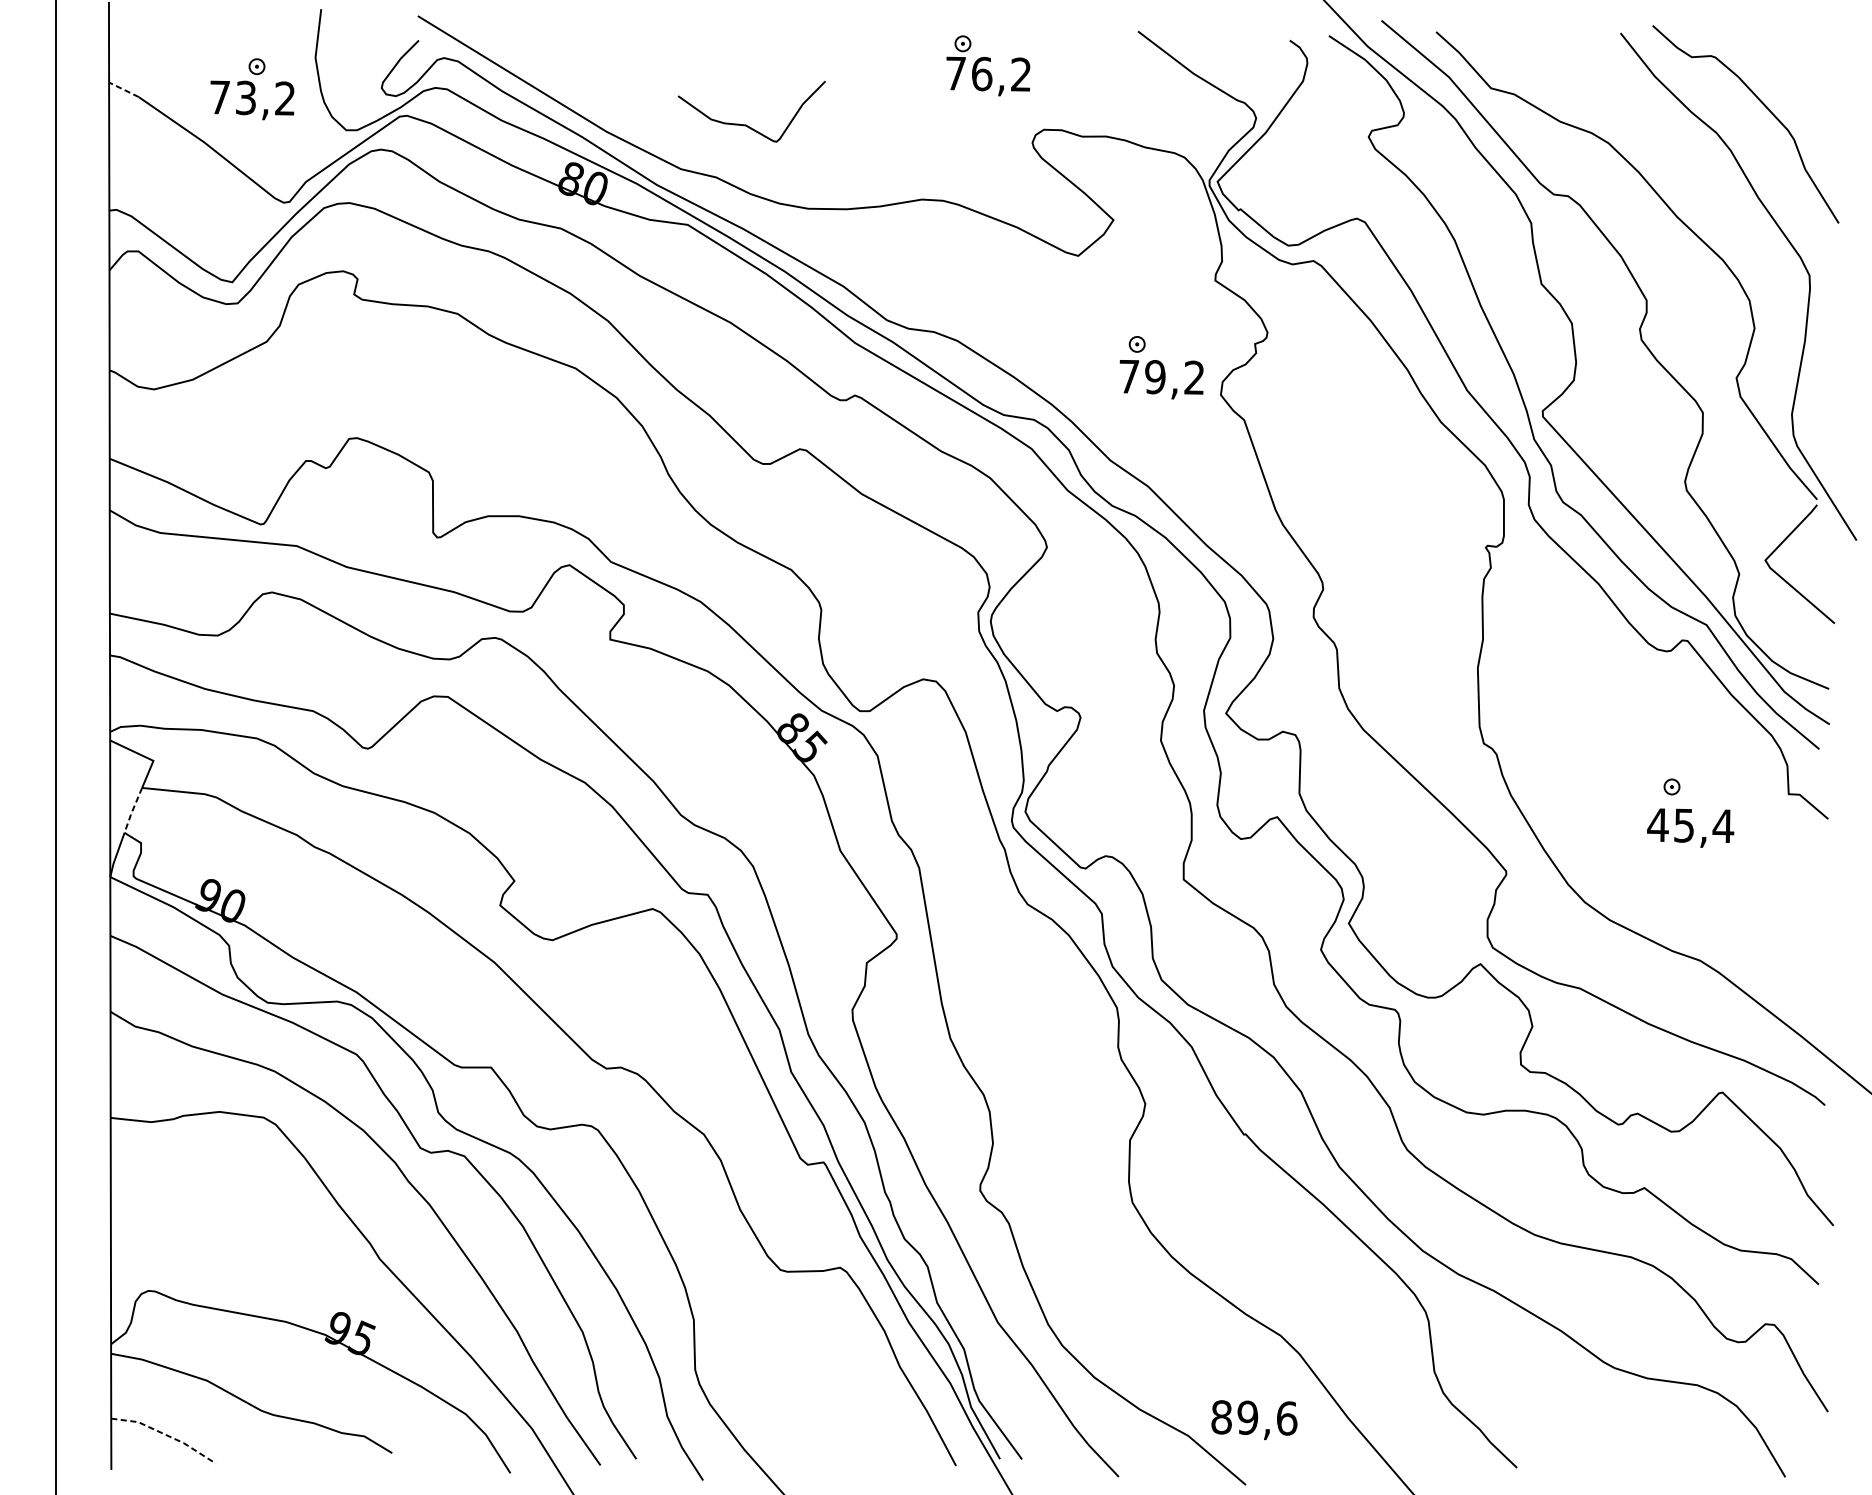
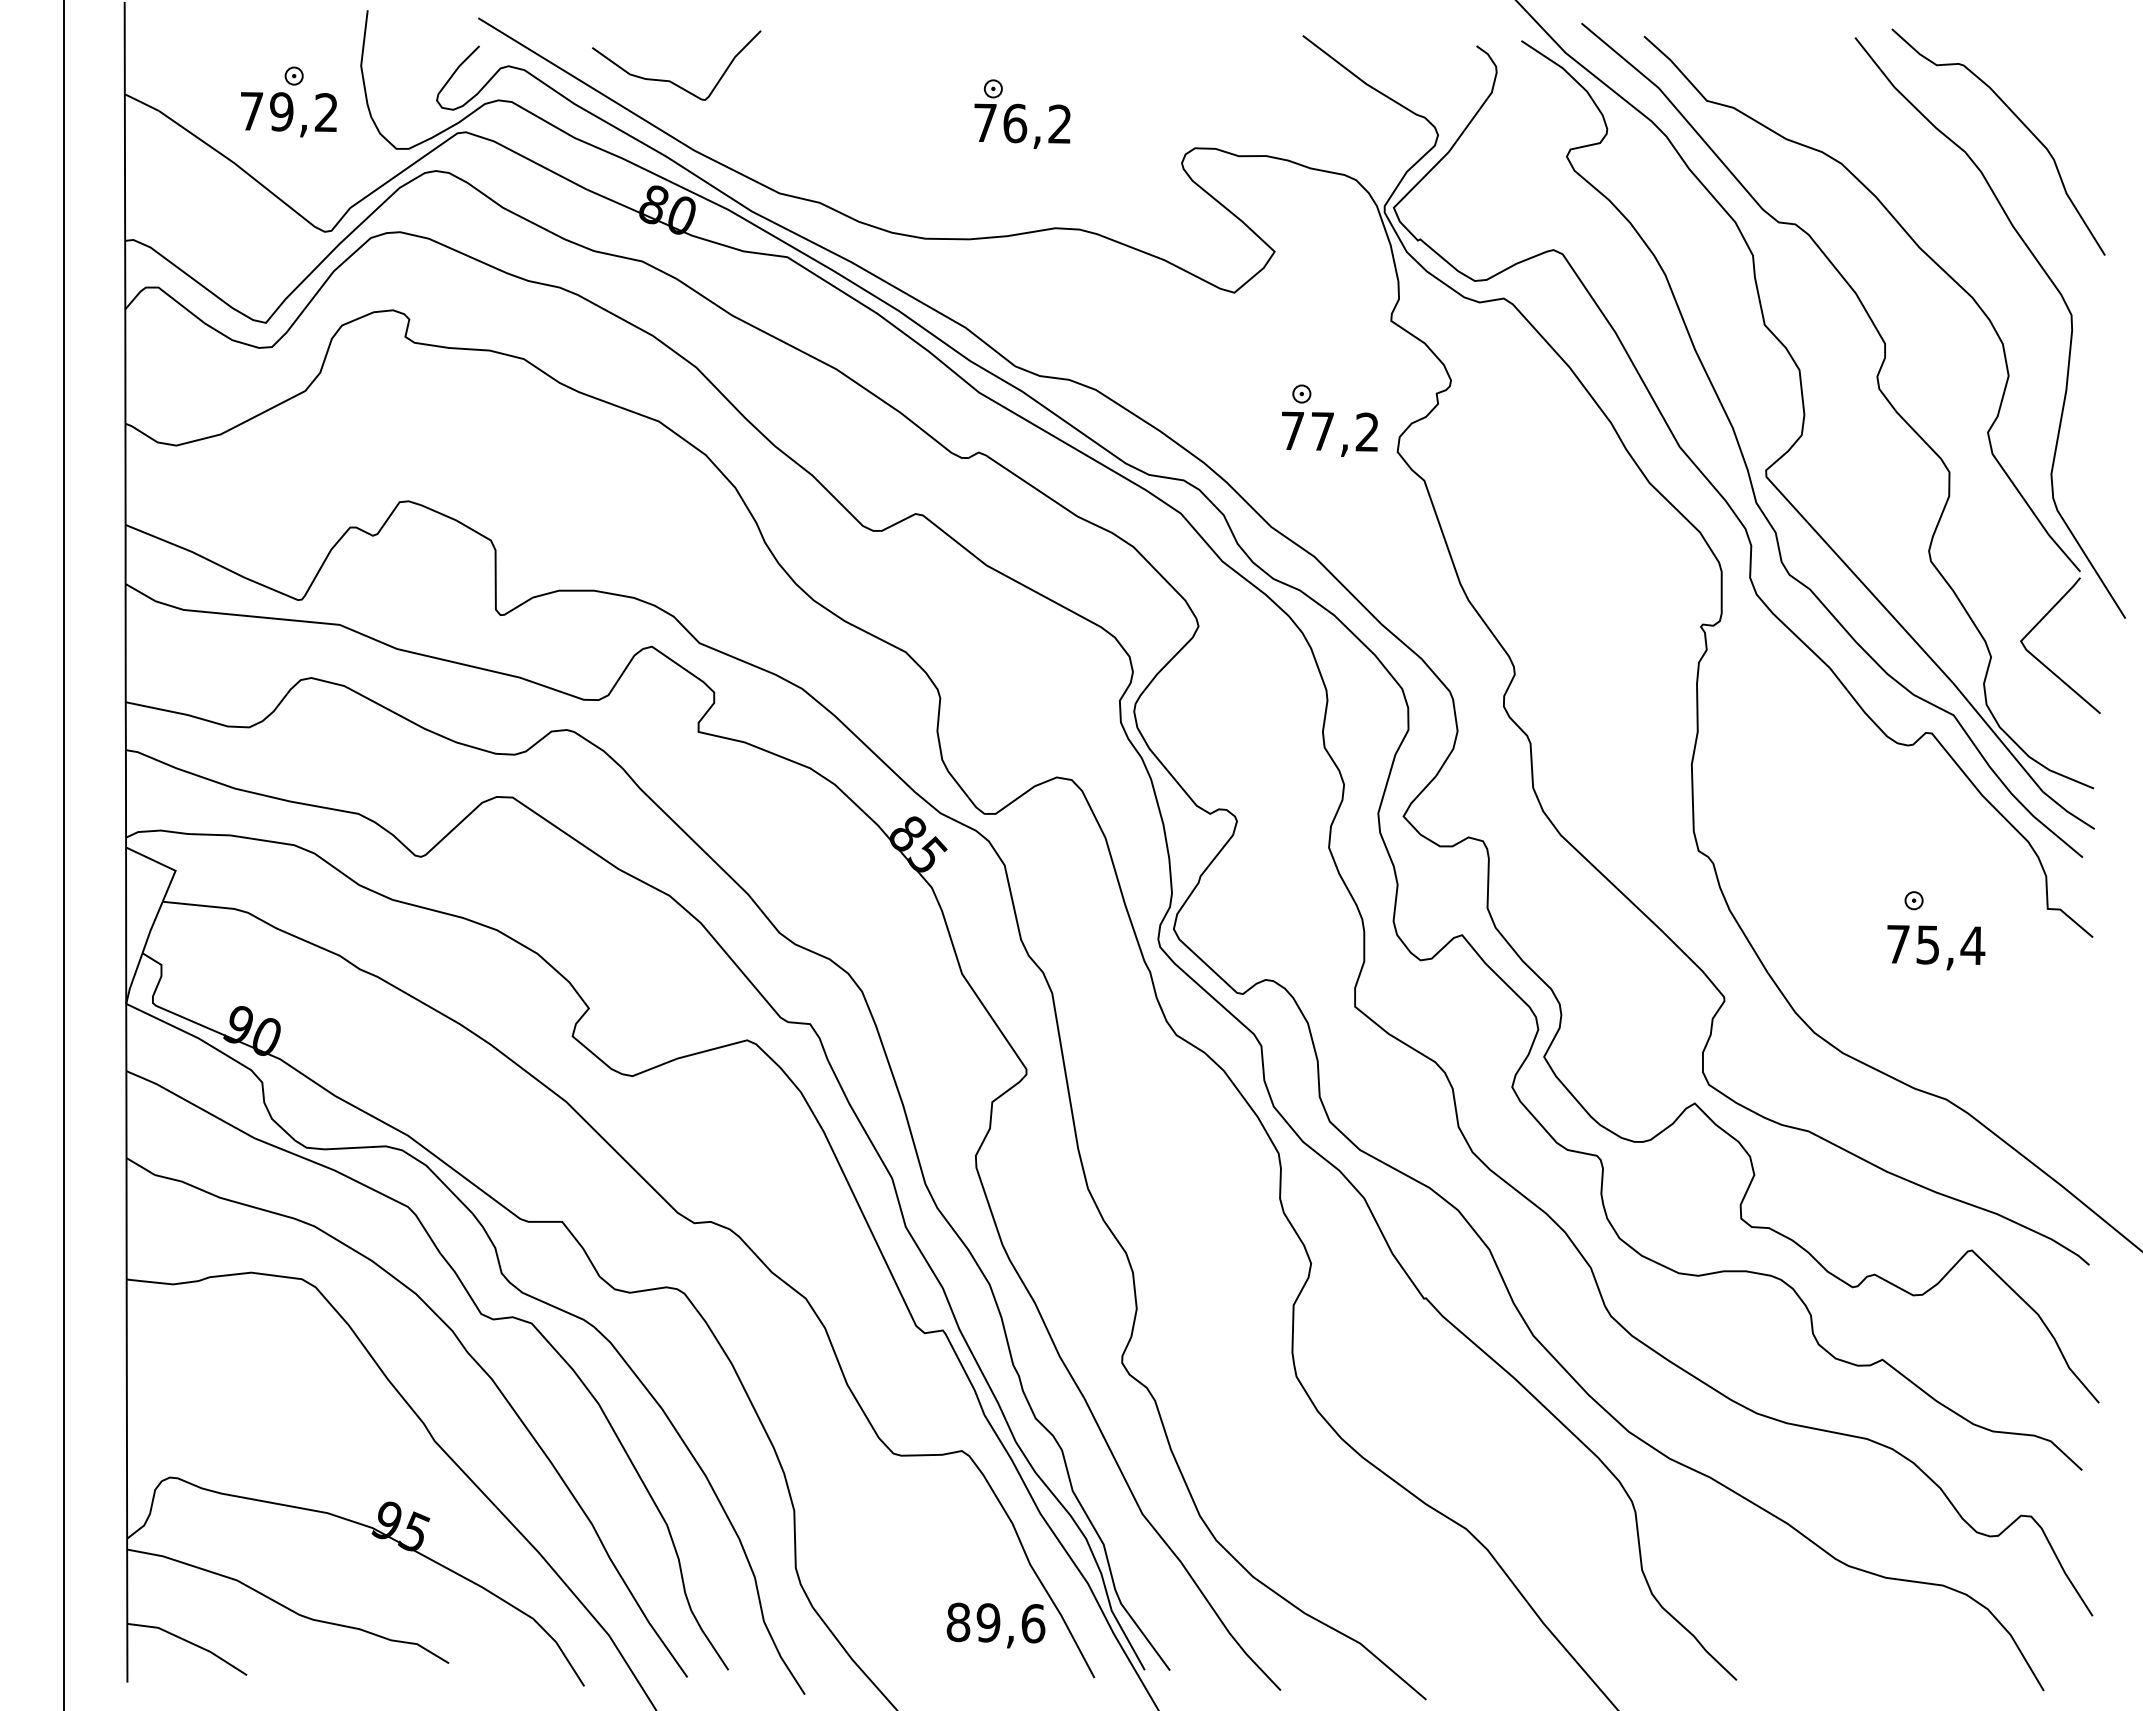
part: (988, 65) -> (1022, 113), moved
line: (123, 89) -> (141, 102), dashed -> solid
text: (245, 97) -> (281, 111), 73,2 -> 79,2
curve: (746, 124) -> (670, 80), moved
text: (1155, 377) -> (1322, 431), 79,2 -> 77,2
line: (132, 811) -> (151, 928), dashed -> solid
text: (1657, 825) -> (1897, 944), 45,4 -> 75,4
text: (1253, 1420) -> (995, 1625), moved
line: (165, 1434) -> (189, 1642), dashed -> solid

